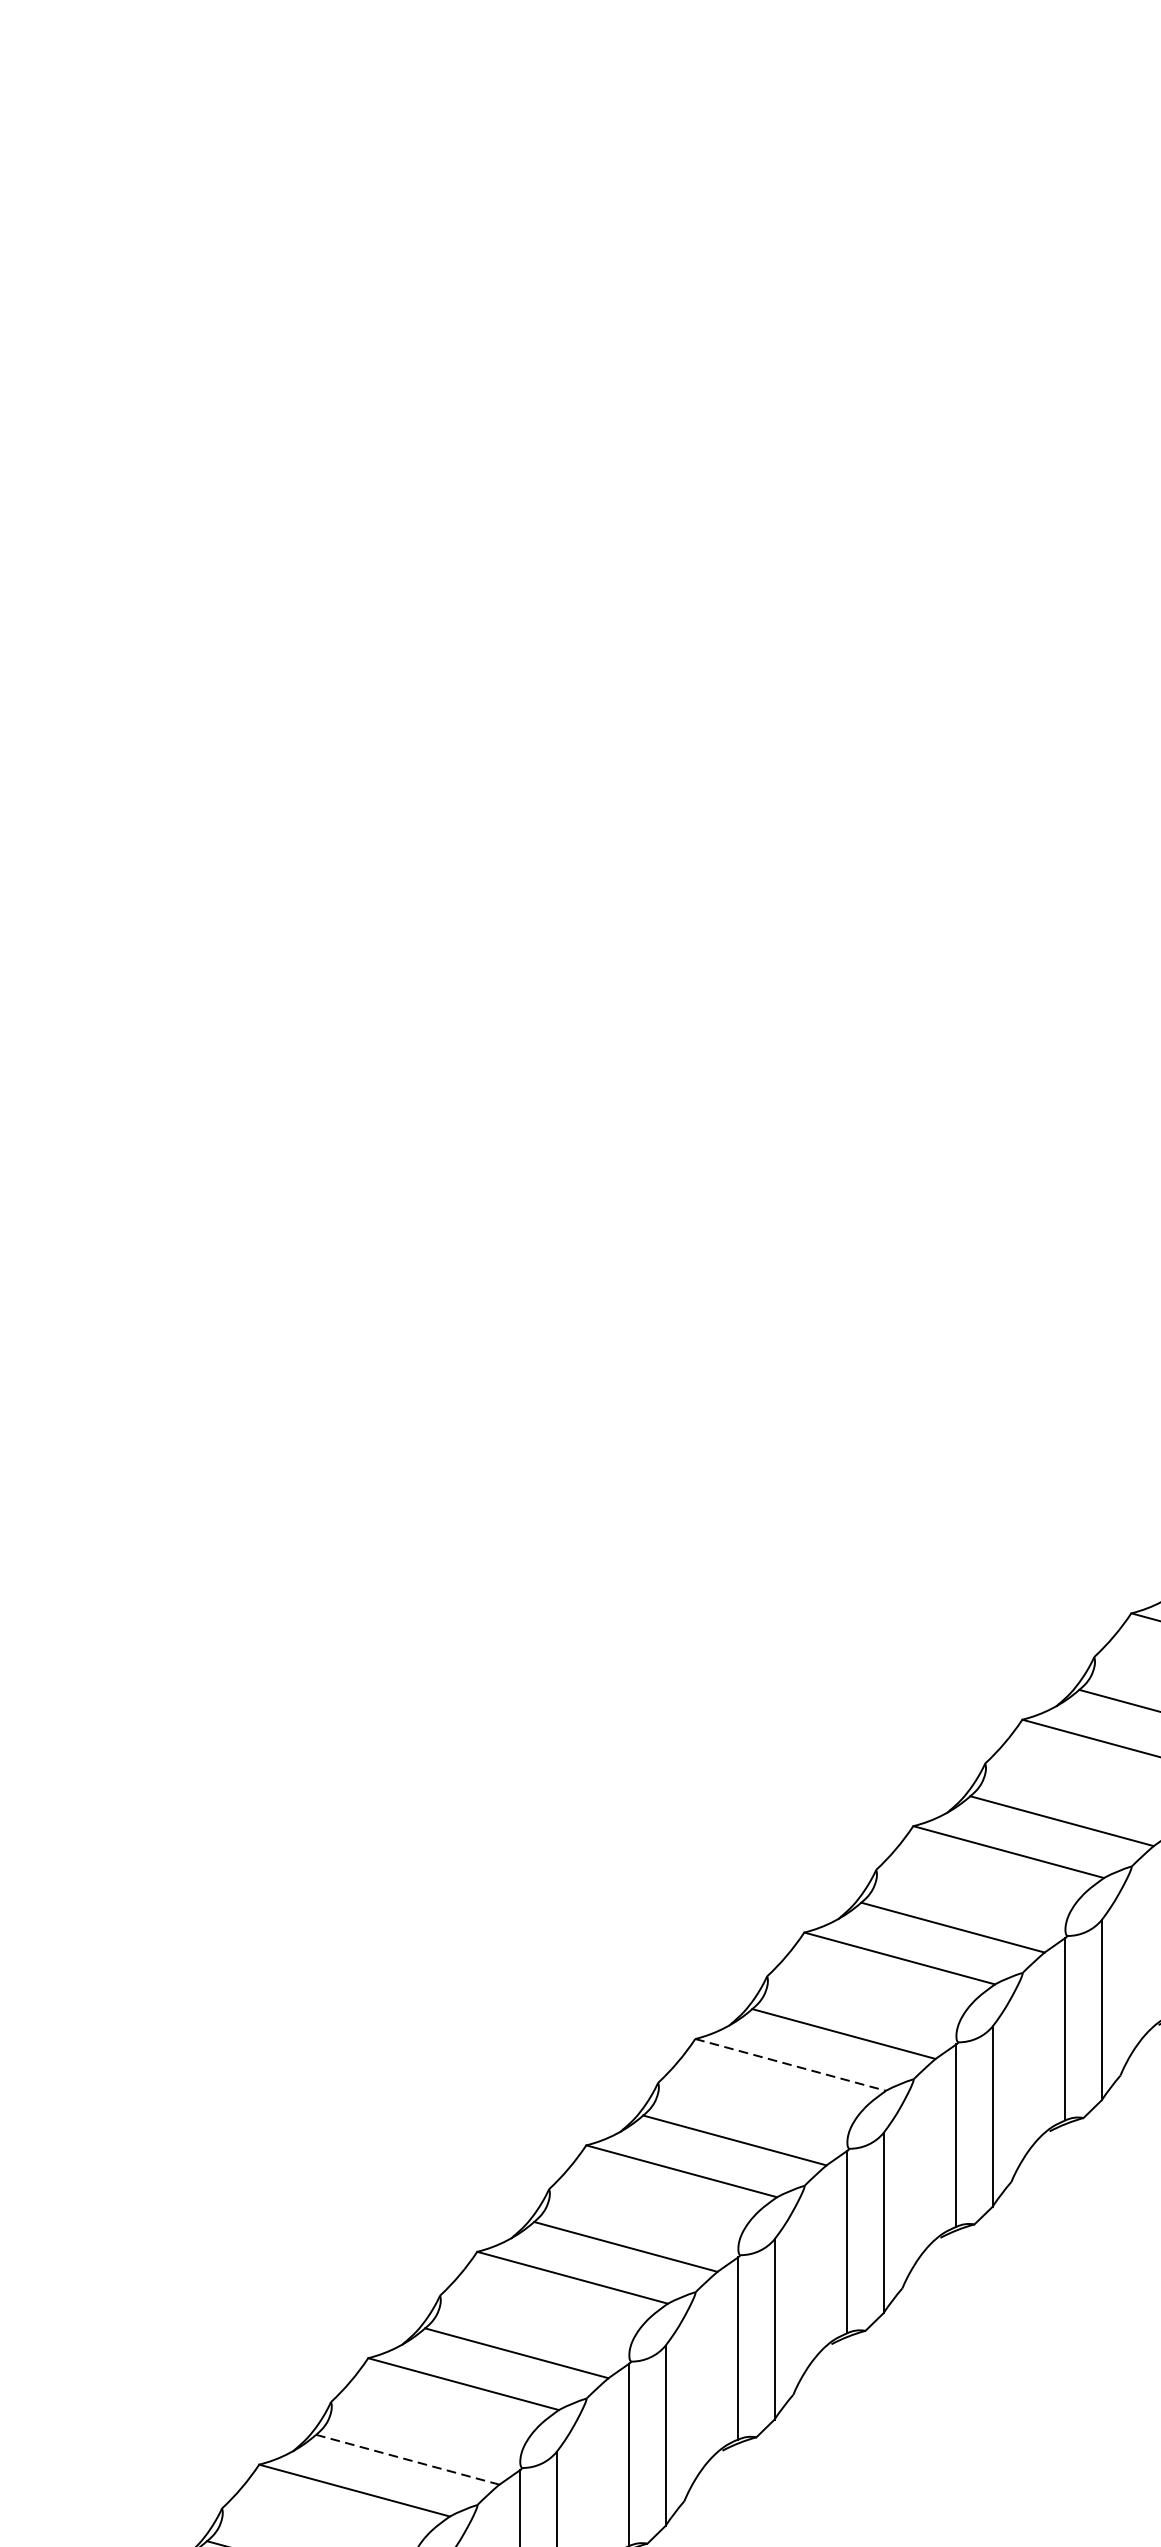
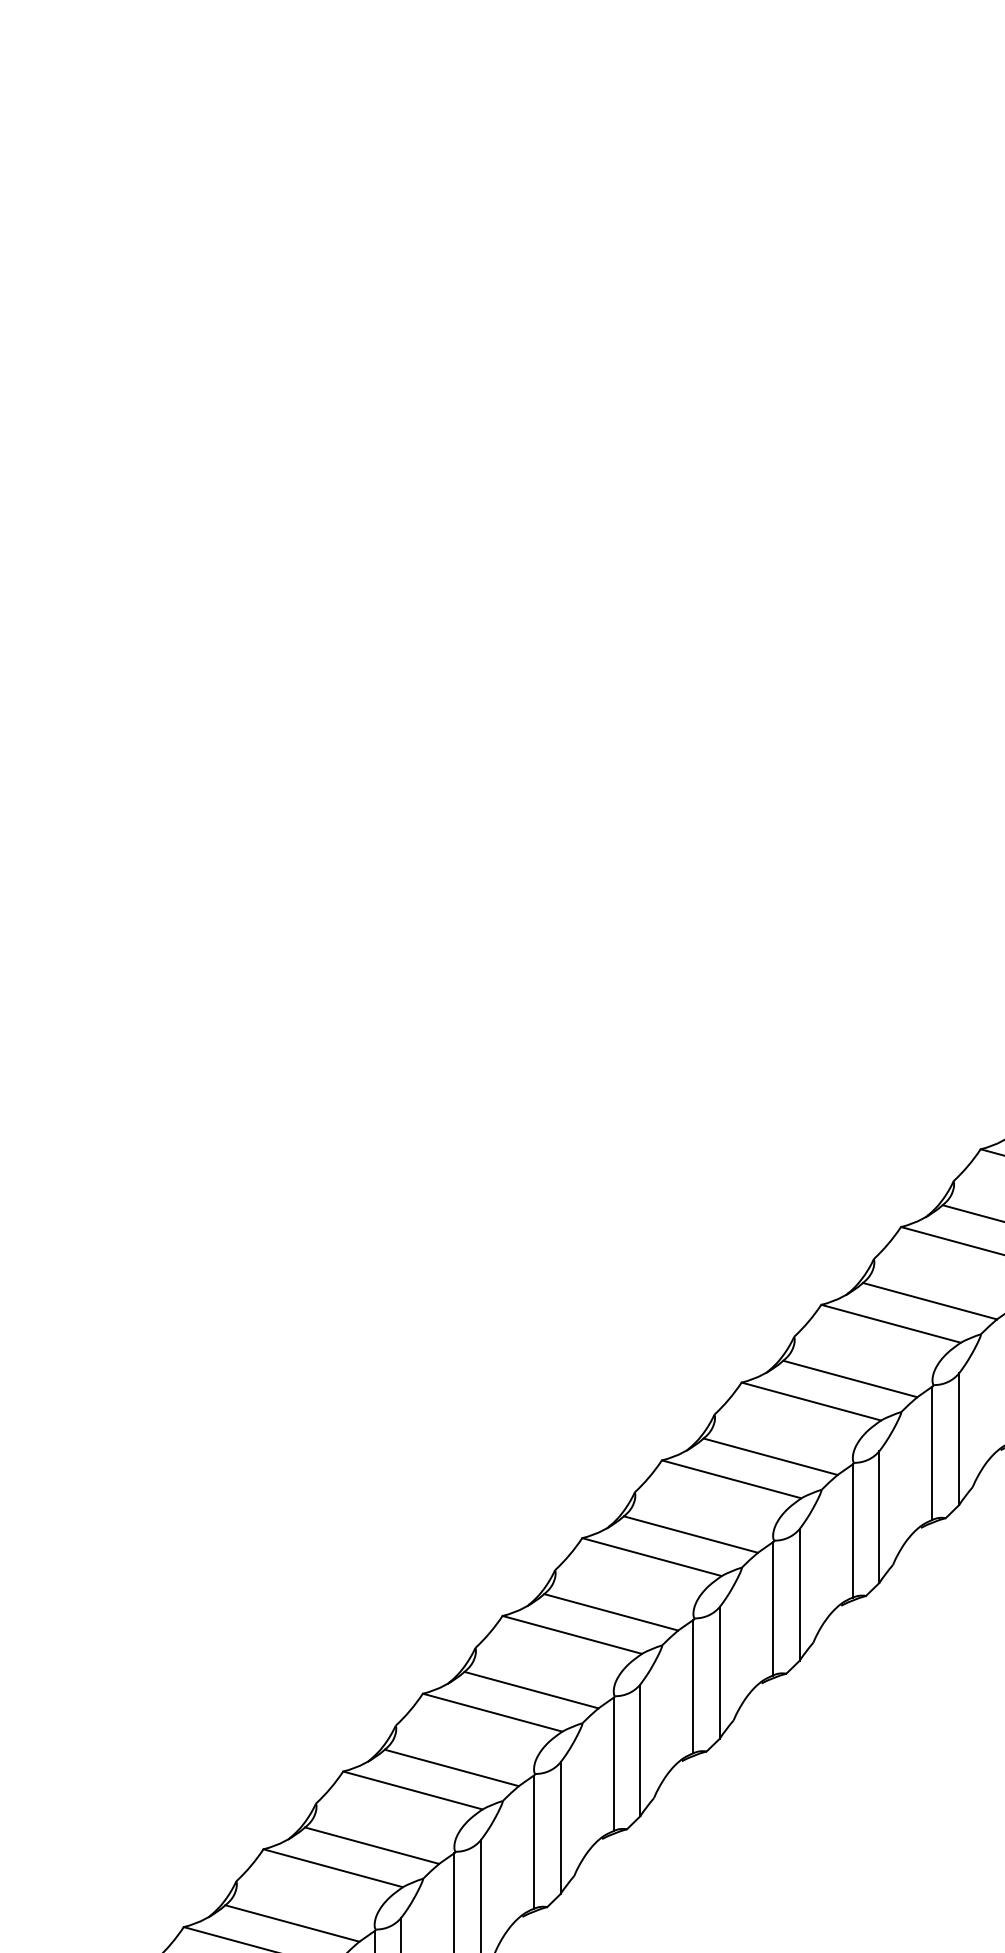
line: (790, 2065) -> (572, 1635), dashed -> solid
line: (407, 2459) -> (292, 1923), dashed -> solid

